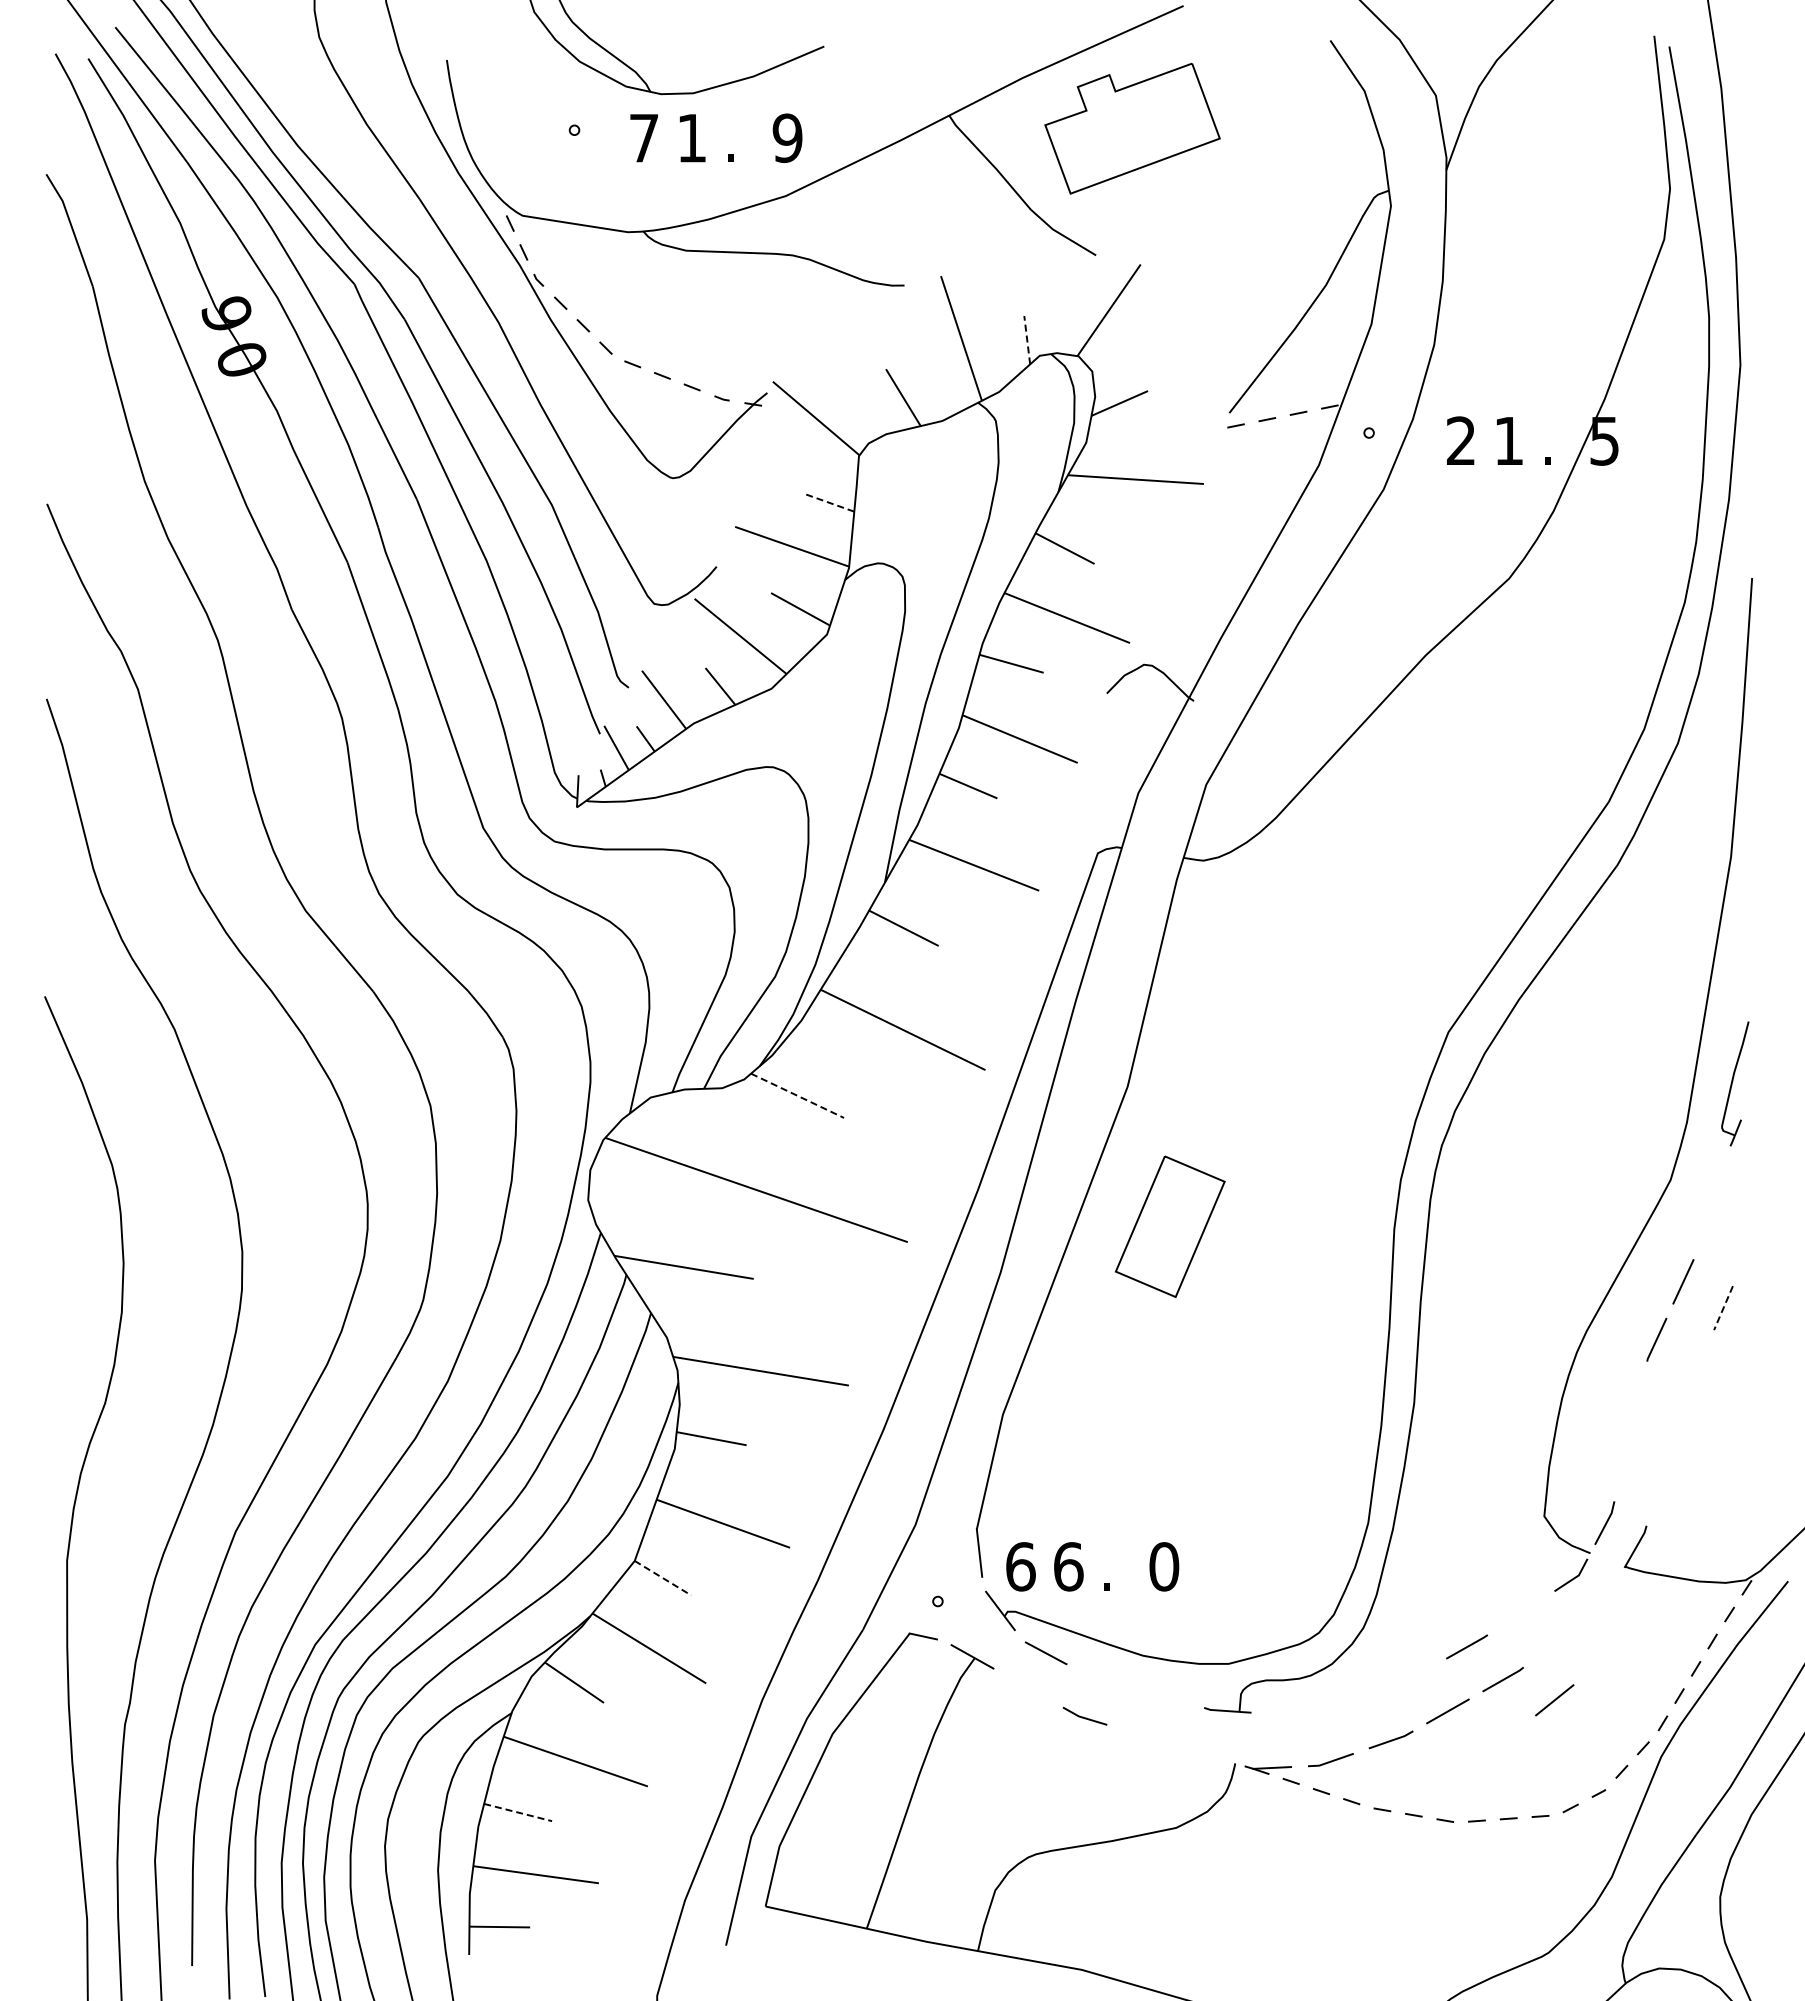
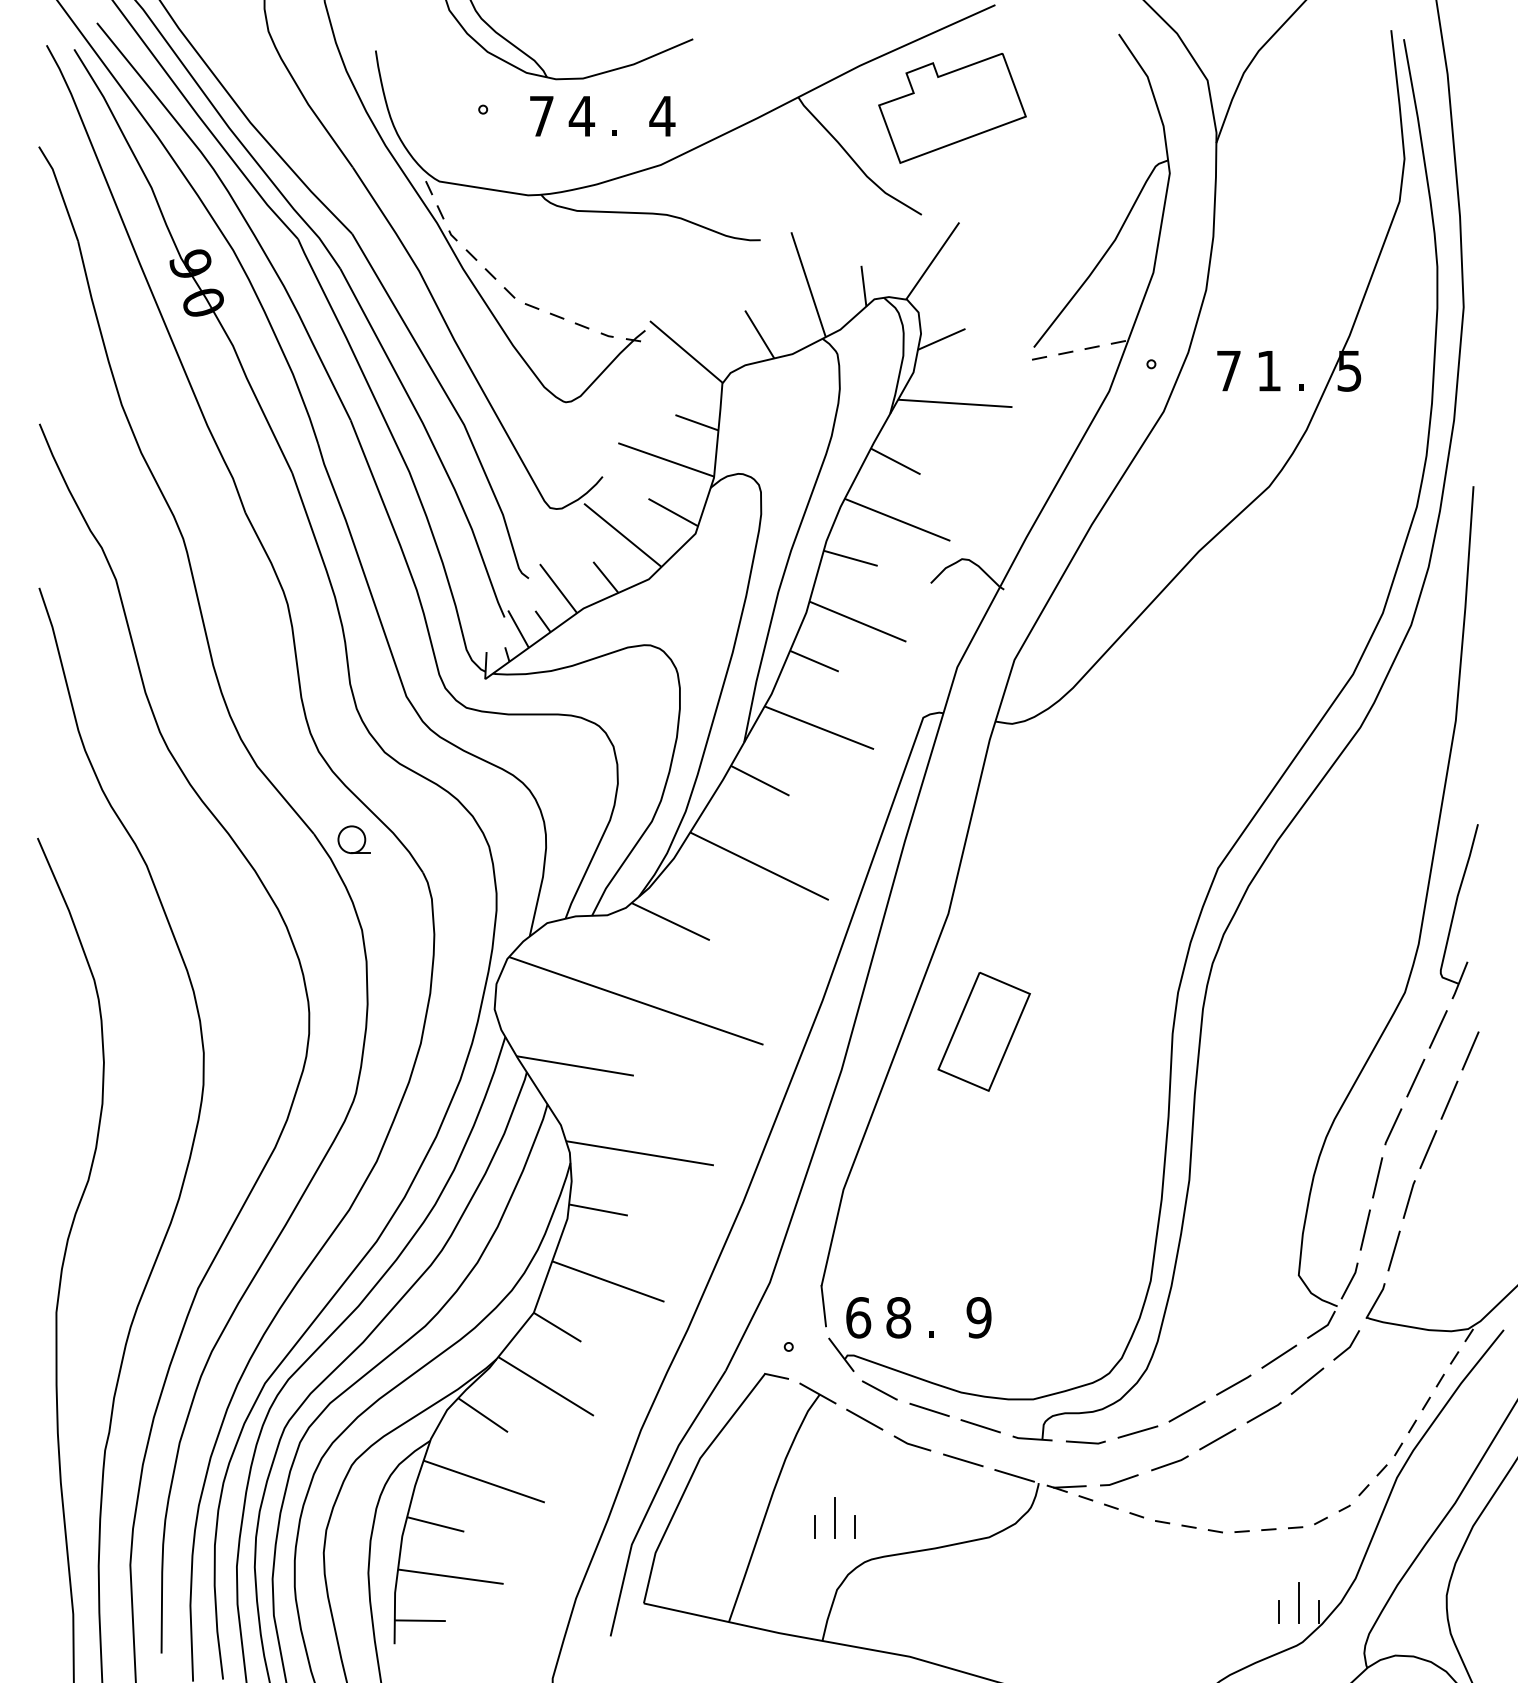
text: (787, 137) -> (662, 115), 9 -> 4
text: (691, 138) -> (581, 116), 1 -> 4
line: (1027, 339) -> (864, 285), dashed -> solid
text: (1461, 440) -> (1229, 370), 2 -> 7
line: (828, 502) -> (696, 422), dashed -> solid
part: (420, 998) -> (353, 839), added
part: (1735, 1083) -> (1459, 911), size x1.67
line: (798, 1096) -> (671, 922), dashed -> solid
line: (1710, 1223) -> (1438, 1029), added
line: (1748, 1249) -> (1470, 1050), added
line: (1723, 1308) -> (1449, 1100), dashed -> solid
line: (1697, 1366) -> (1427, 1149), added
line: (1637, 1400) -> (1377, 1177), added
line: (1675, 1426) -> (1409, 1199), added
line: (1623, 1462) -> (1365, 1230), added
line: (1657, 1487) -> (1393, 1251), added
text: (1068, 1566) -> (898, 1317), 6 -> 8
text: (1164, 1566) -> (979, 1317), 0 -> 9
line: (663, 1578) -> (558, 1327), dashed -> solid
line: (1603, 1601) -> (1348, 1346), added
line: (1521, 1613) -> (1279, 1357), added
line: (1105, 1676) -> (929, 1410), added
line: (1411, 1678) -> (1187, 1411), added
line: (1028, 1687) -> (864, 1419), added
line: (1165, 1695) -> (980, 1425), added
line: (1554, 1700) -> (1307, 1381), moved
line: (1353, 1702) -> (1138, 1431), added
line: (1290, 1715) -> (1085, 1442), added
line: (1145, 1736) -> (963, 1460), added
line: (1206, 1754) -> (1014, 1475), added
line: (992, 1804) -> (834, 1517), added
line: (518, 1812) -> (436, 1524), dashed -> solid
line: (968, 1815) -> (814, 1526), added
line: (1017, 1815) -> (855, 1526), added
line: (1544, 1906) -> (1298, 1603), added
line: (1520, 1916) -> (1278, 1611), added
line: (1568, 1916) -> (1319, 1611), added

